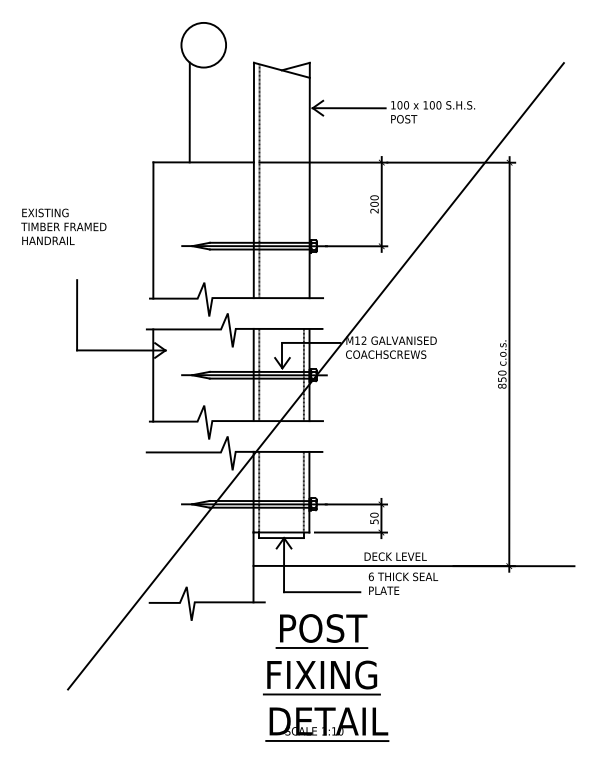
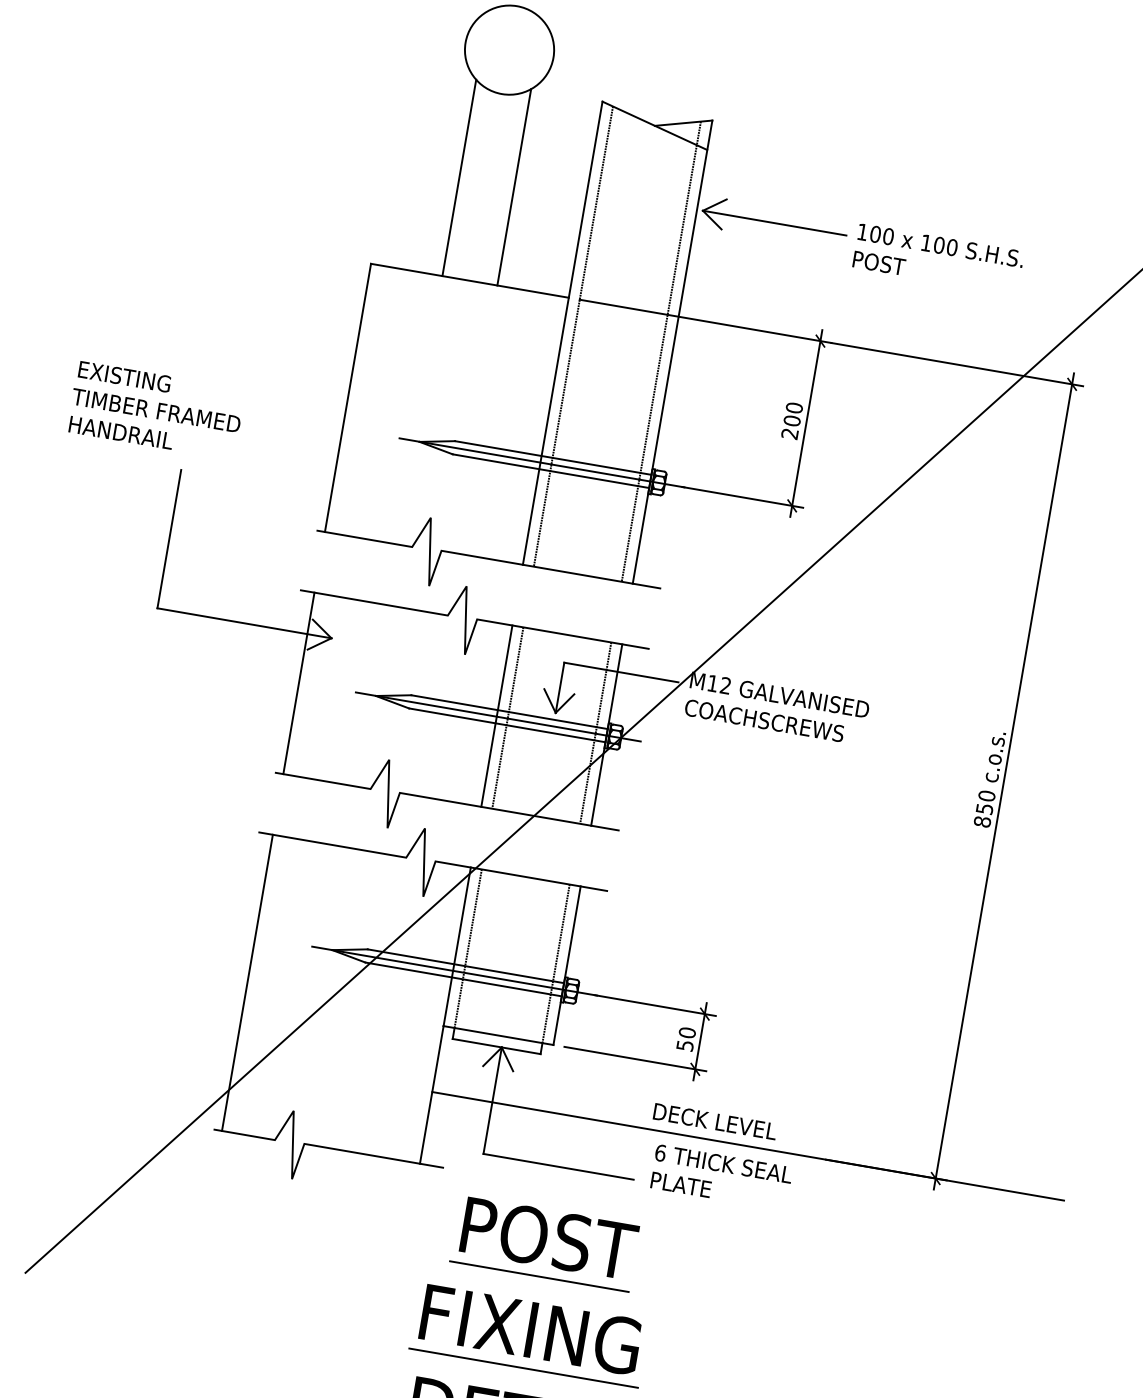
line: (217, 112) -> (513, 187), added
line: (304, 181) -> (662, 352), added
text: (63, 226) -> (155, 409), moved
line: (153, 527) -> (248, 982), added

